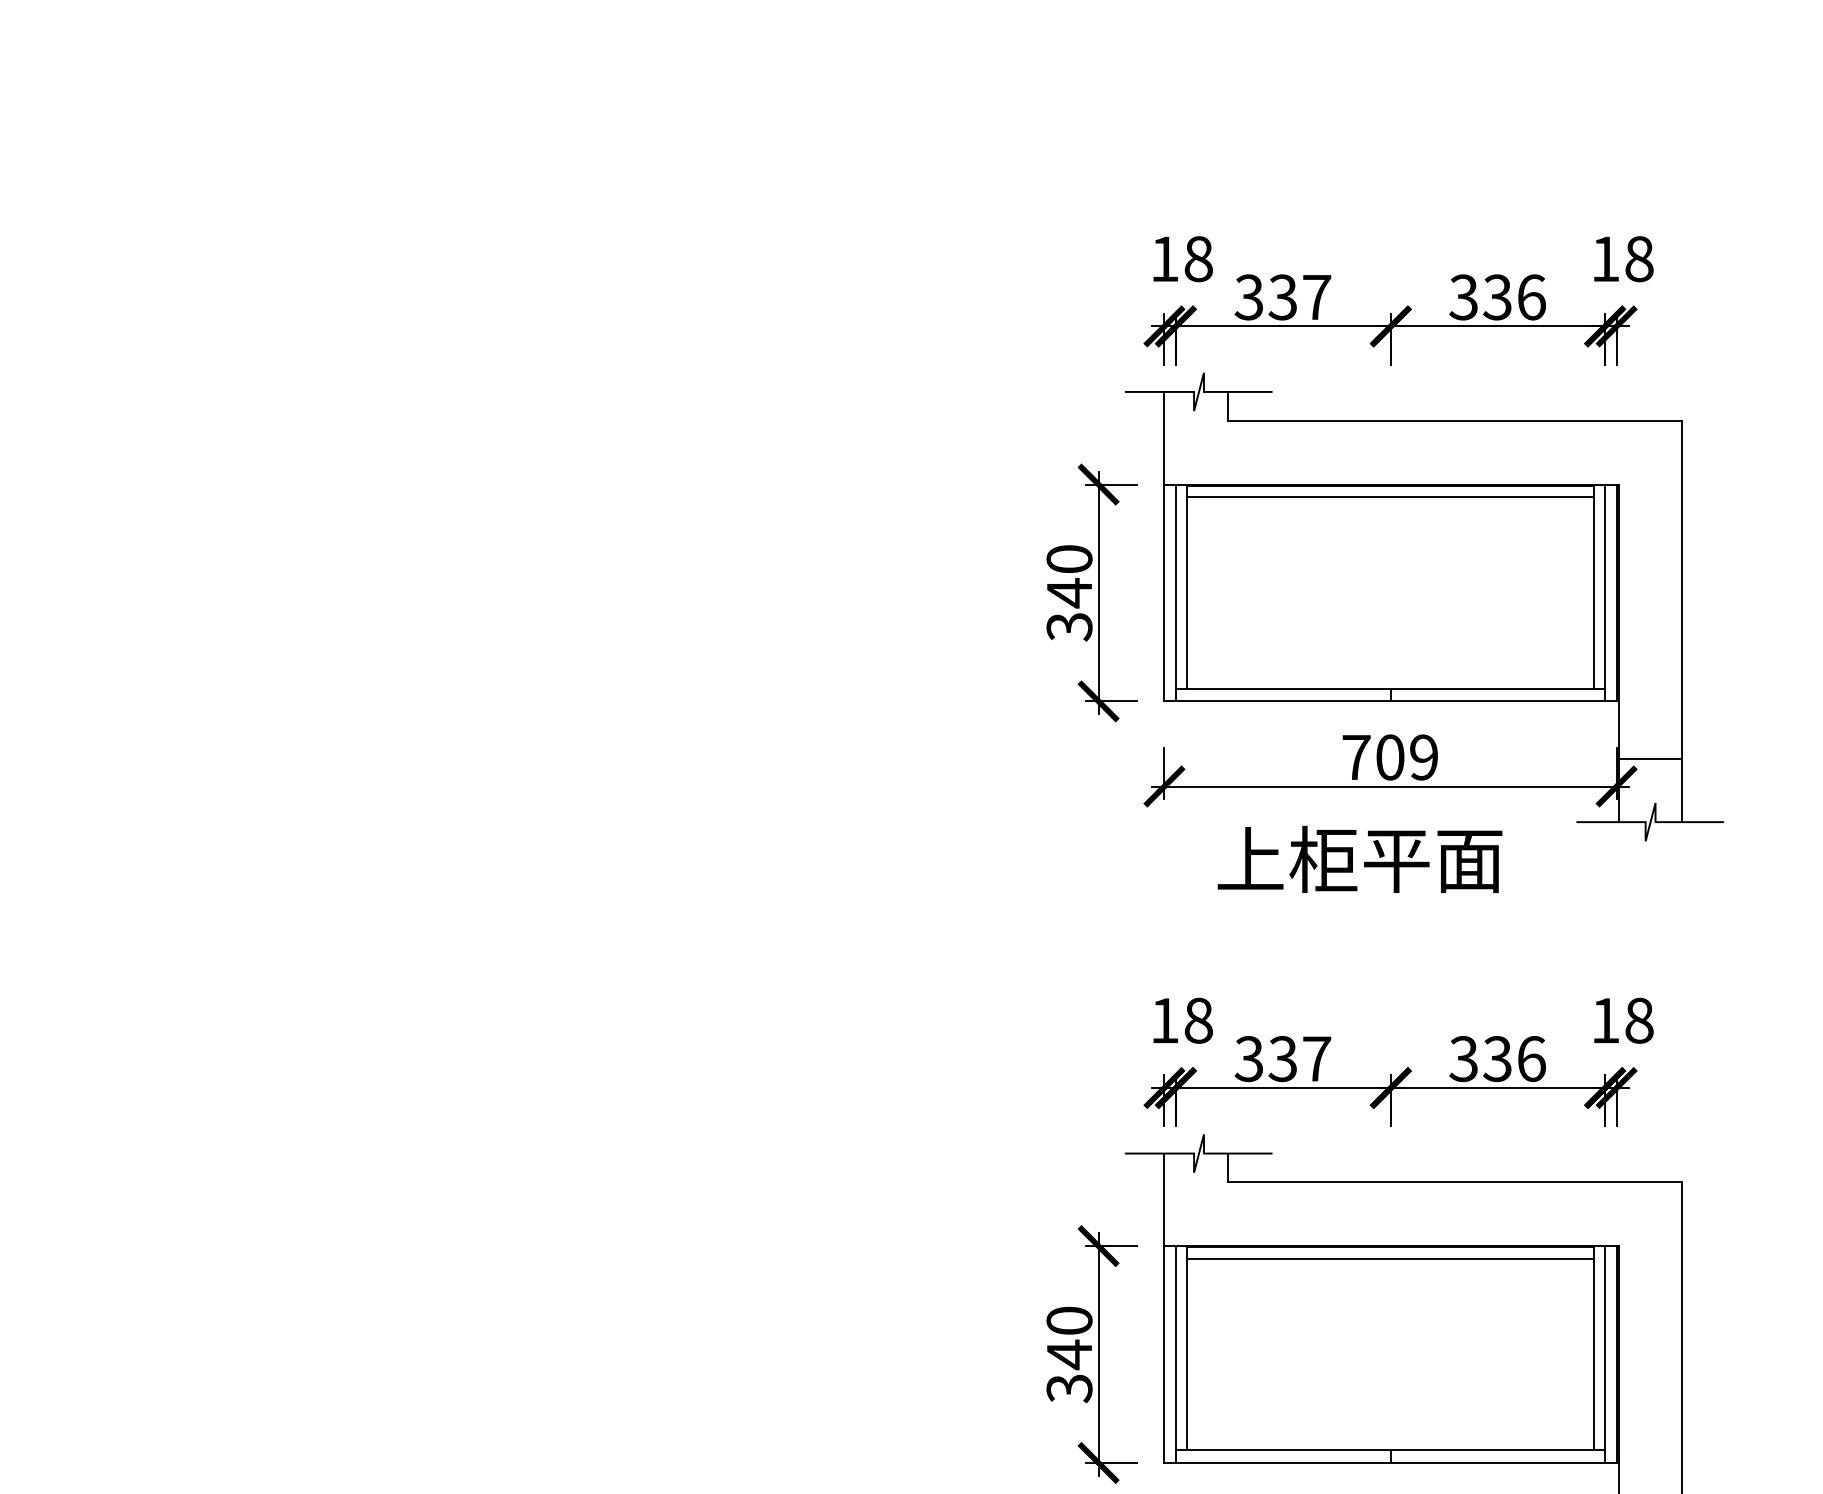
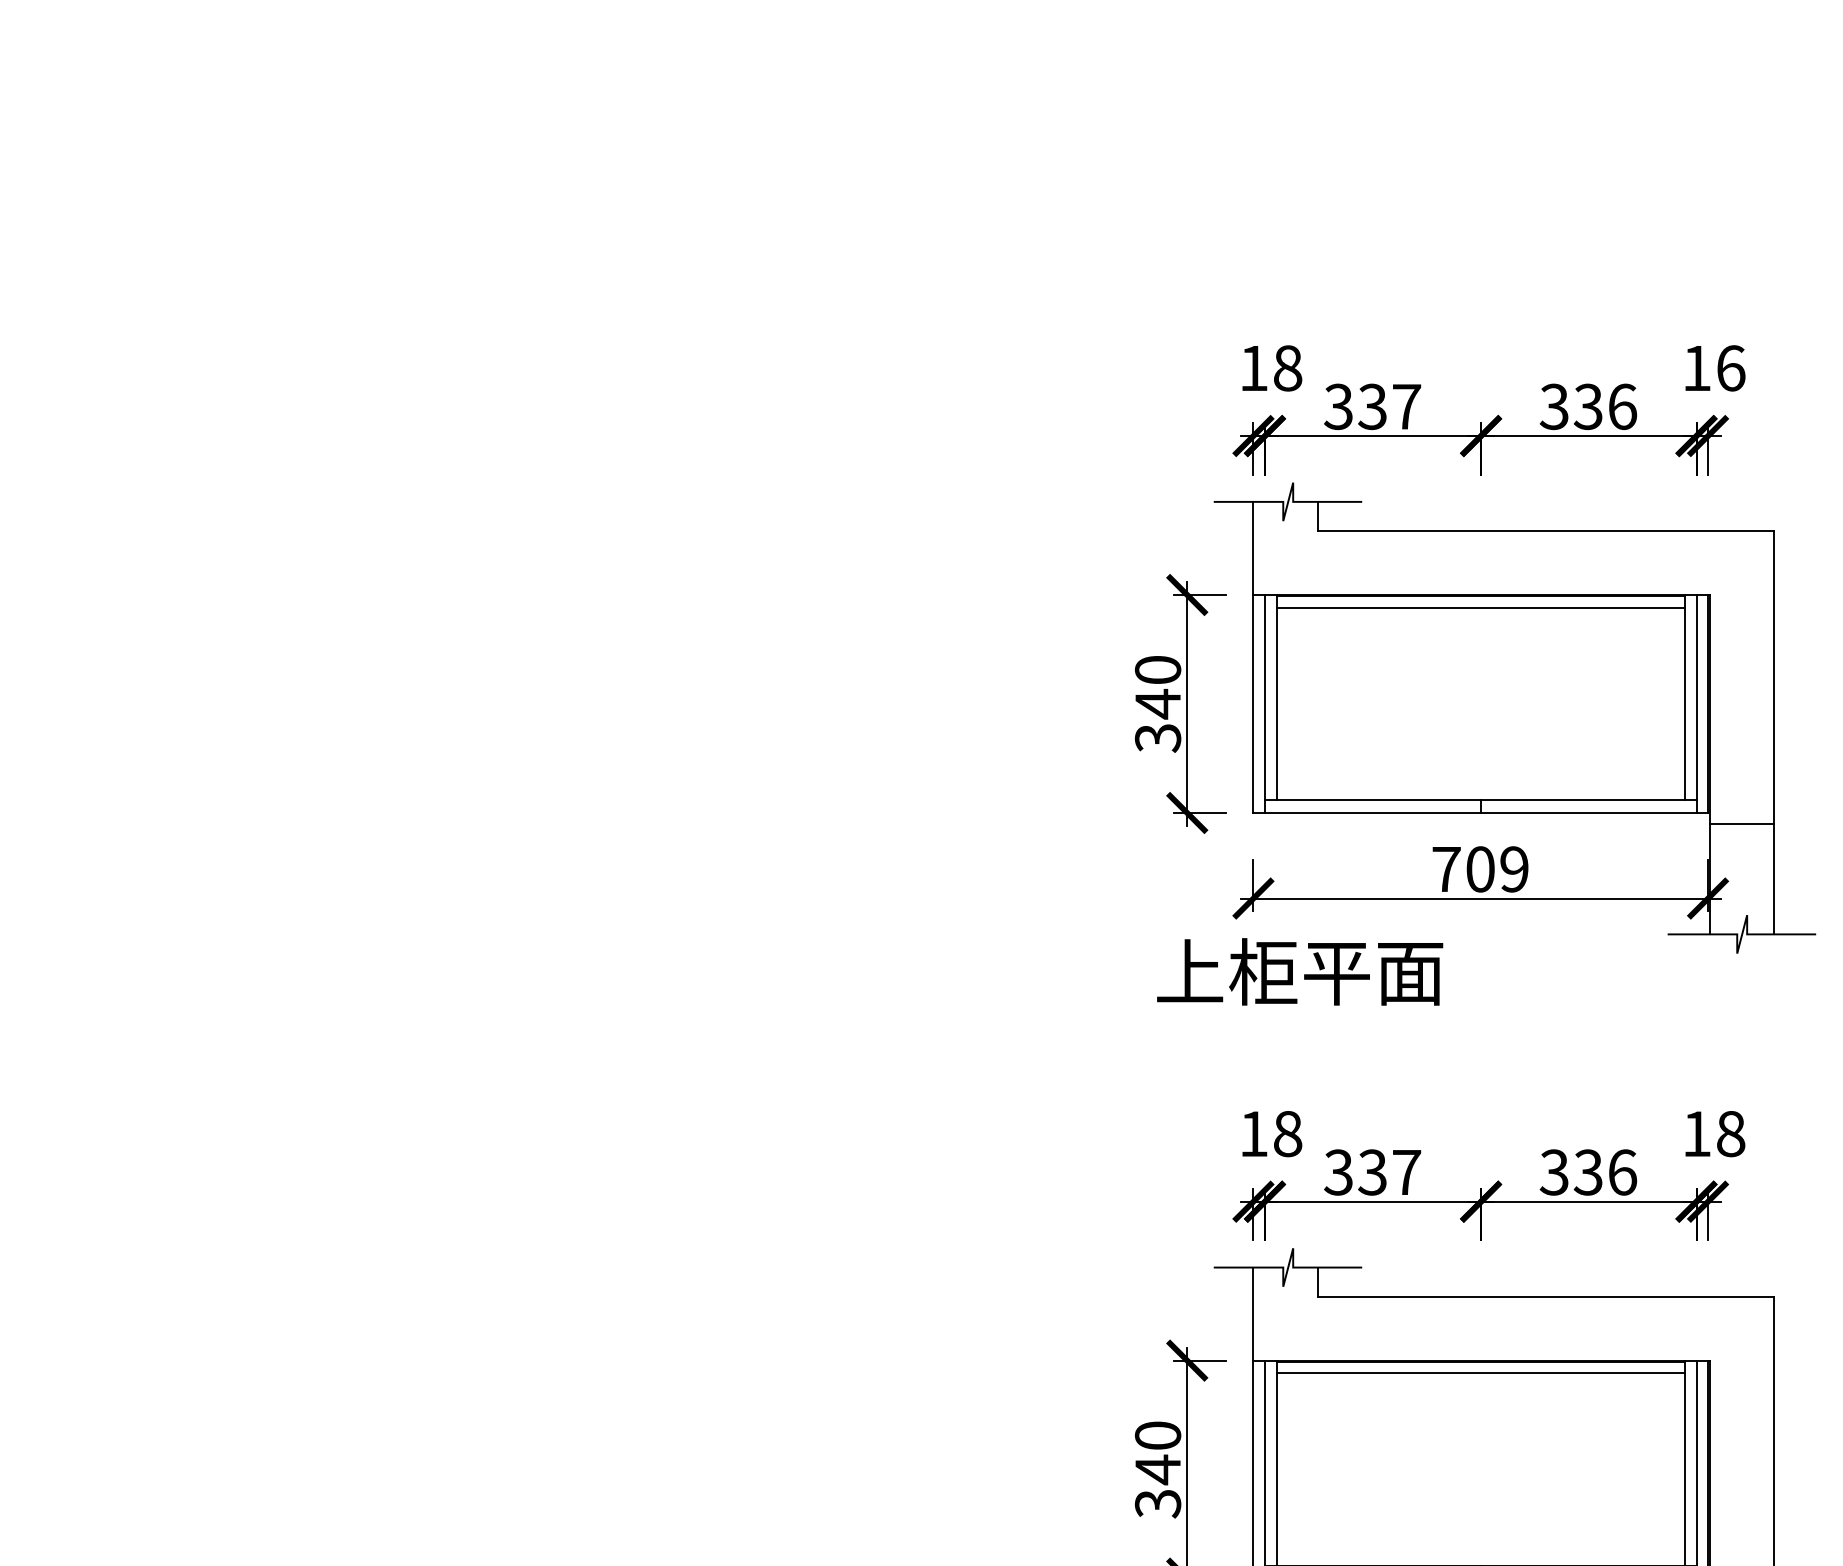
text: (1639, 259) -> (1731, 368), 18 -> 16
line: (1649, 758) -> (1741, 823), moved
text: (1360, 859) -> (1300, 971), moved

